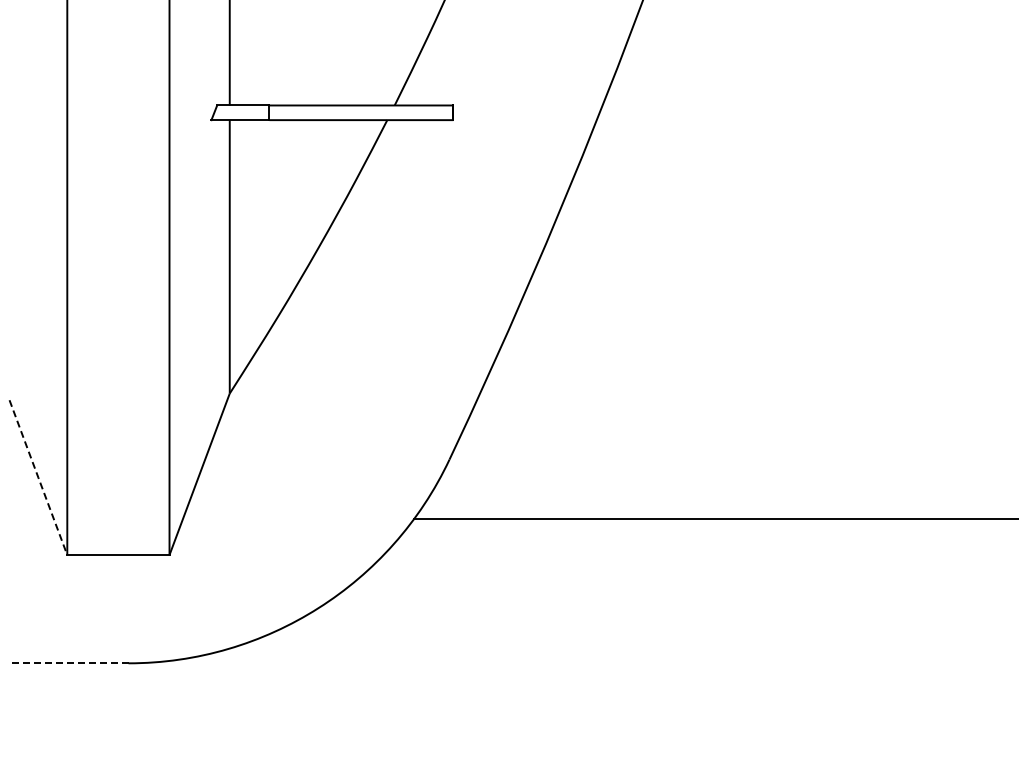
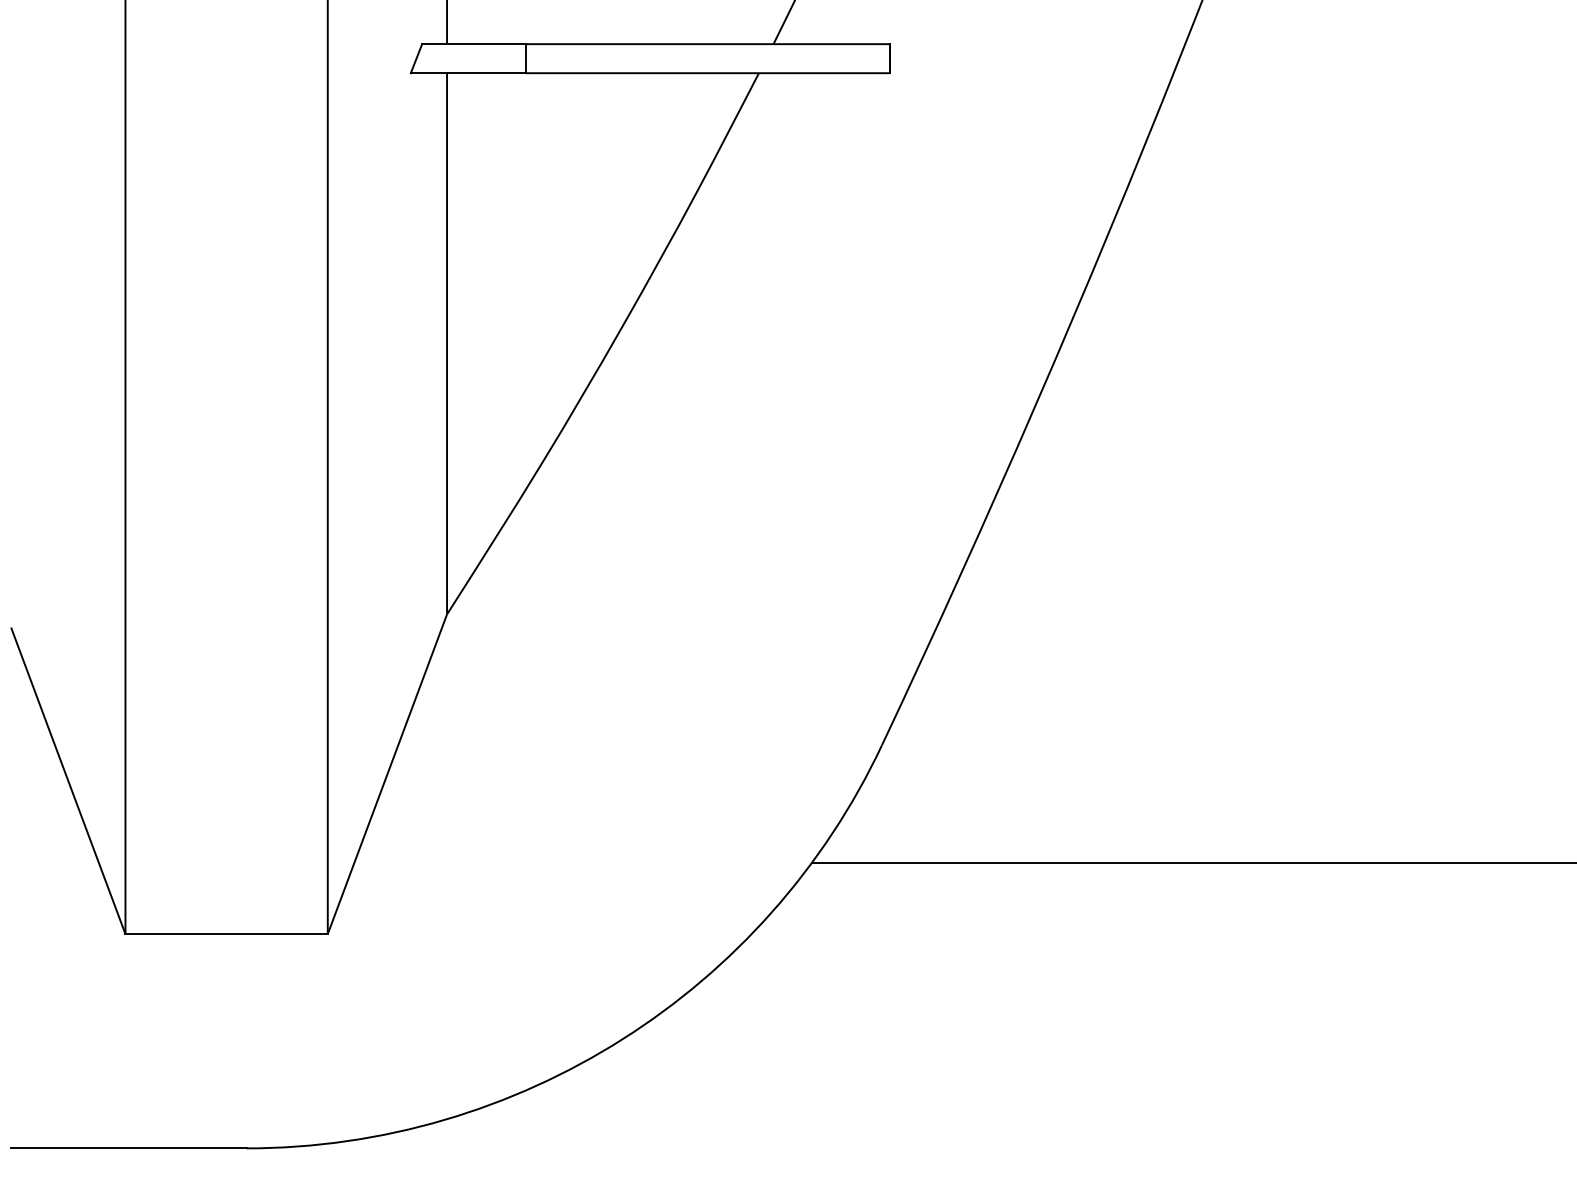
line: (38, 477) -> (68, 780), dashed -> solid
line: (68, 663) -> (127, 1148), dashed -> solid

